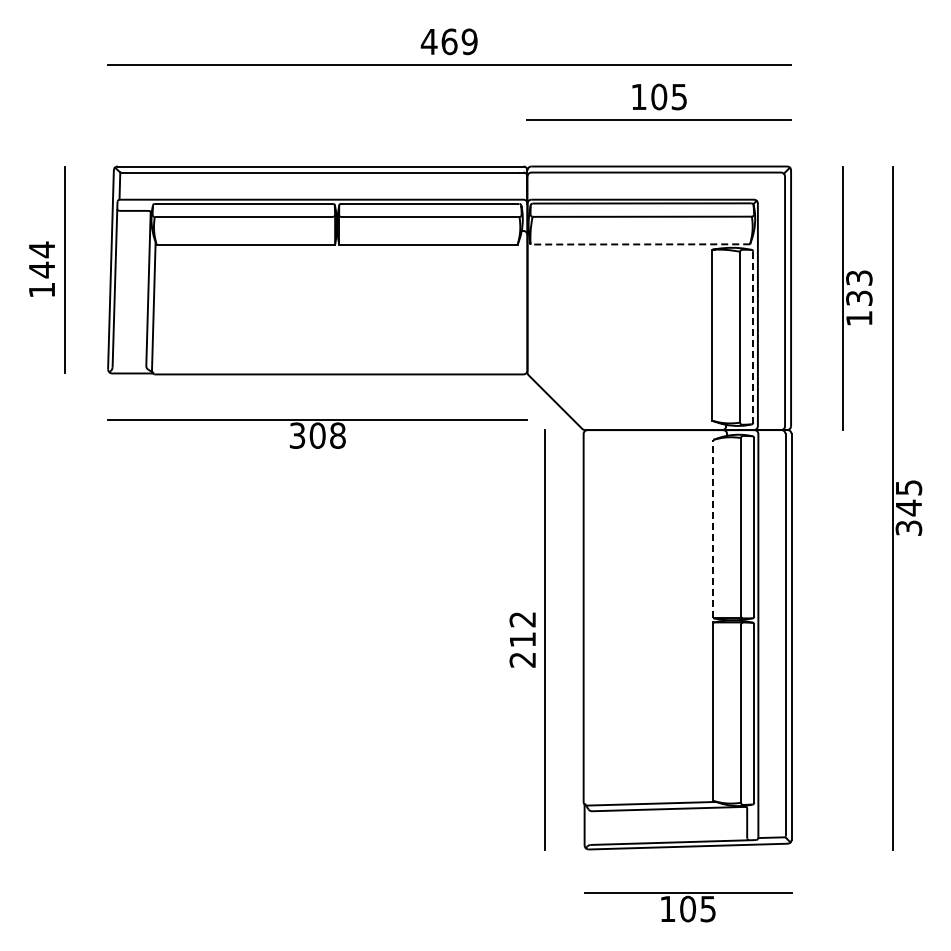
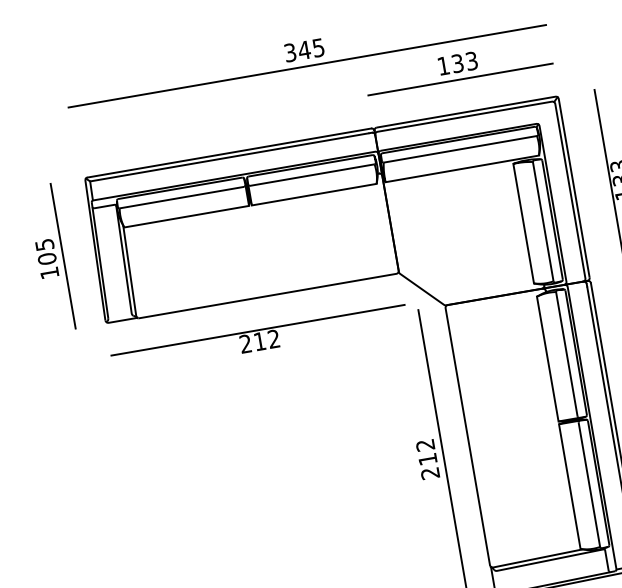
text: (448, 41) -> (303, 50), 469 -> 345
text: (668, 96) -> (464, 62), 105 -> 133
line: (640, 244) -> (462, 168), dashed -> solid
text: (41, 259) -> (45, 251), 144 -> 105
line: (753, 337) -> (552, 220), dashed -> solid
text: (317, 435) -> (259, 341), 308 -> 212
line: (713, 528) -> (547, 358), dashed -> solid

